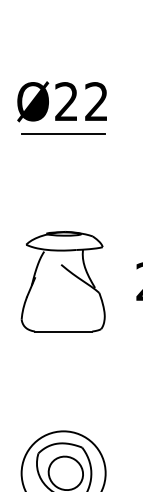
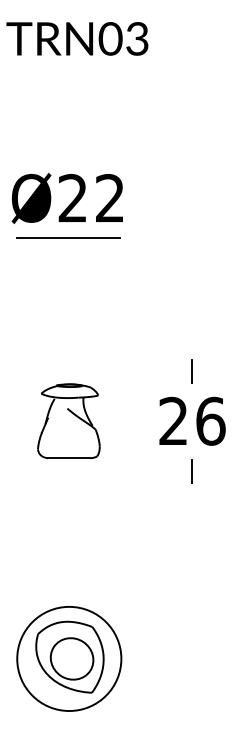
part: (62, 280) -> (68, 420), size x0.6

